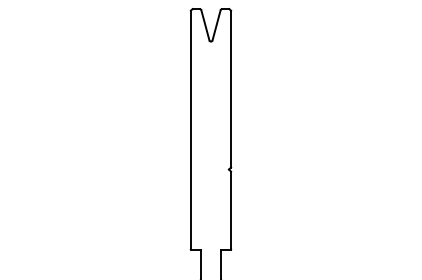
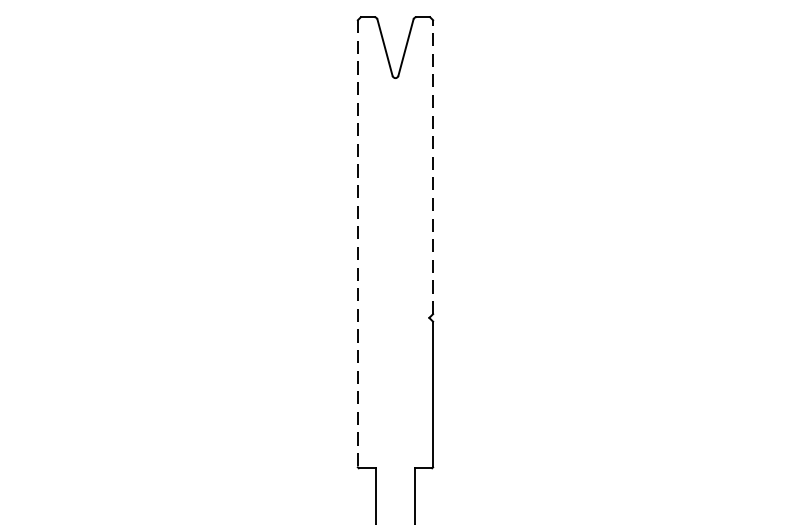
line: (231, 88) -> (433, 165), solid -> dashed
line: (190, 130) -> (357, 244), solid -> dashed

